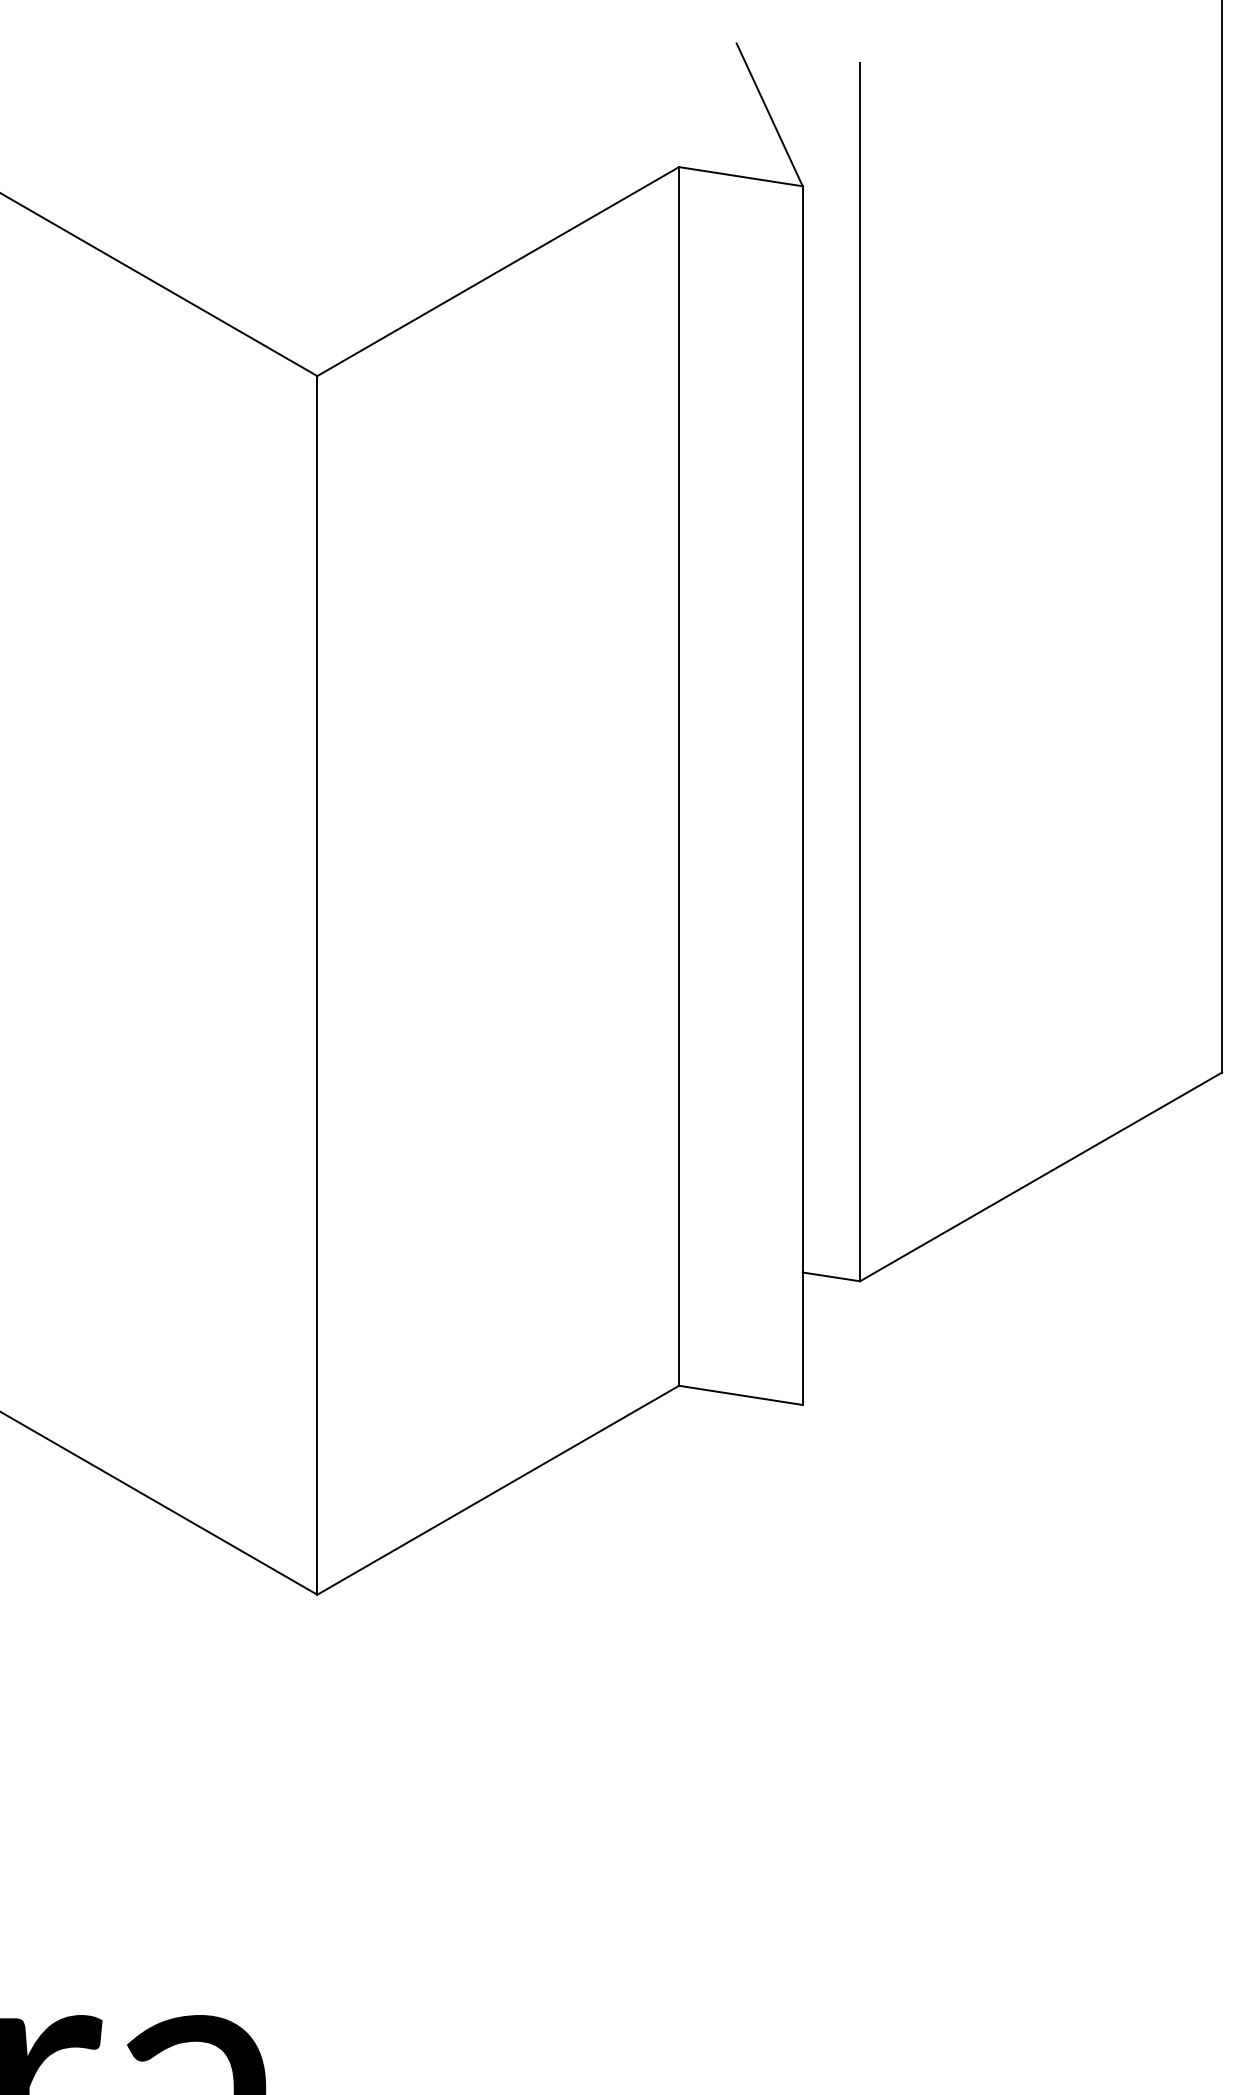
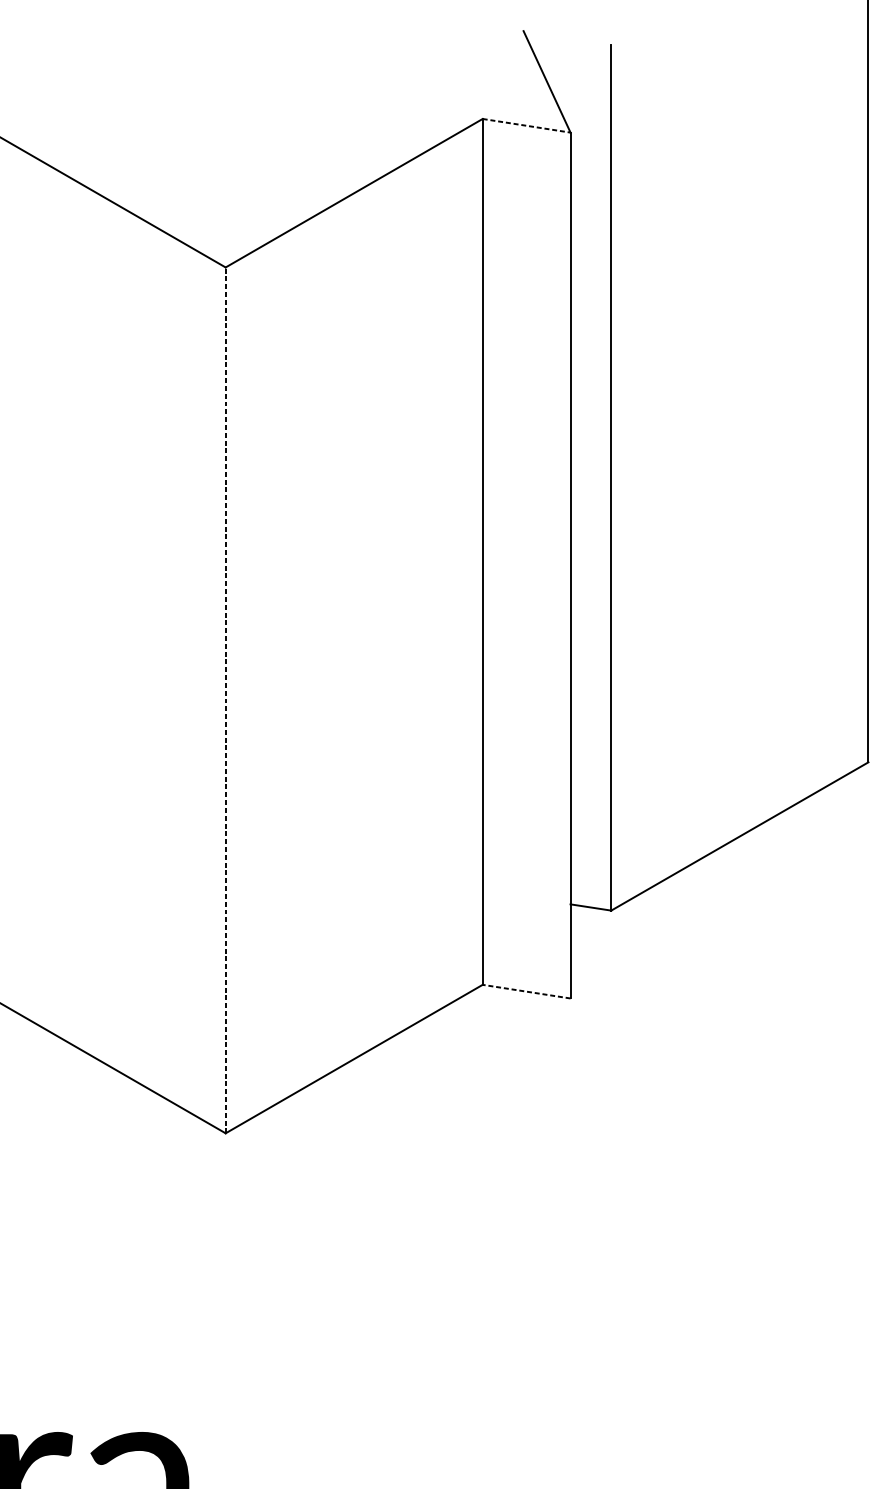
line: (740, 176) -> (526, 125), solid -> dashed
line: (317, 984) -> (225, 699), solid -> dashed
line: (740, 1395) -> (526, 991), solid -> dashed

